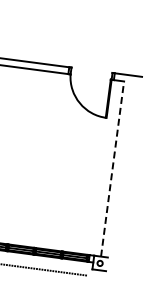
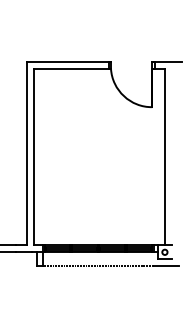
line: (112, 168) -> (164, 156), dashed -> solid
line: (98, 277) -> (165, 266), added

